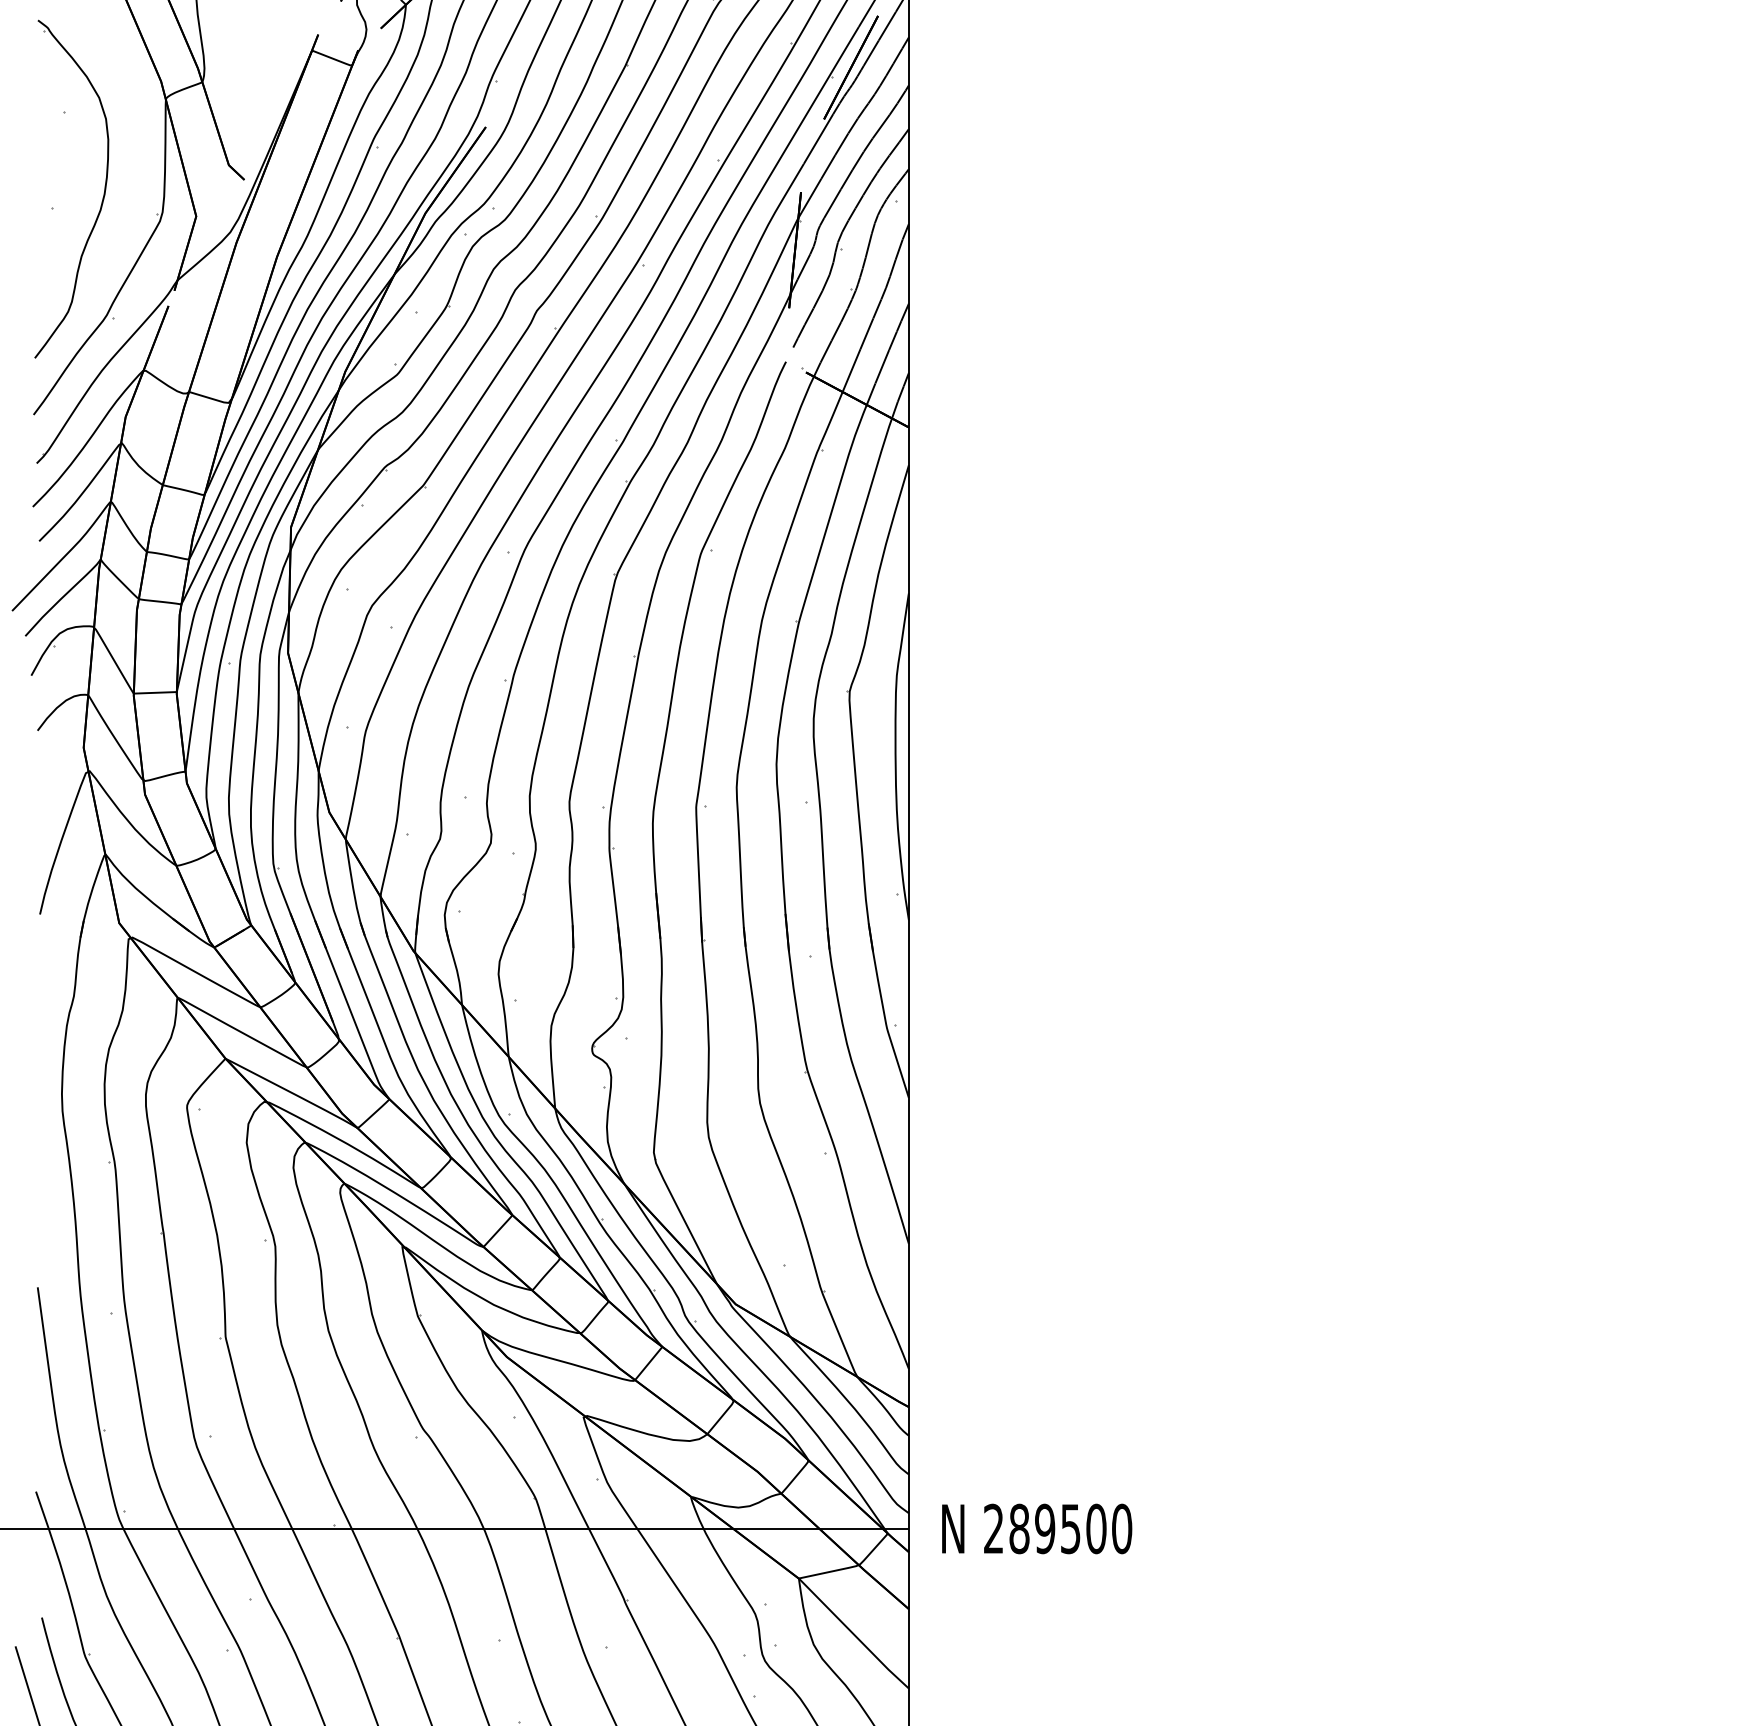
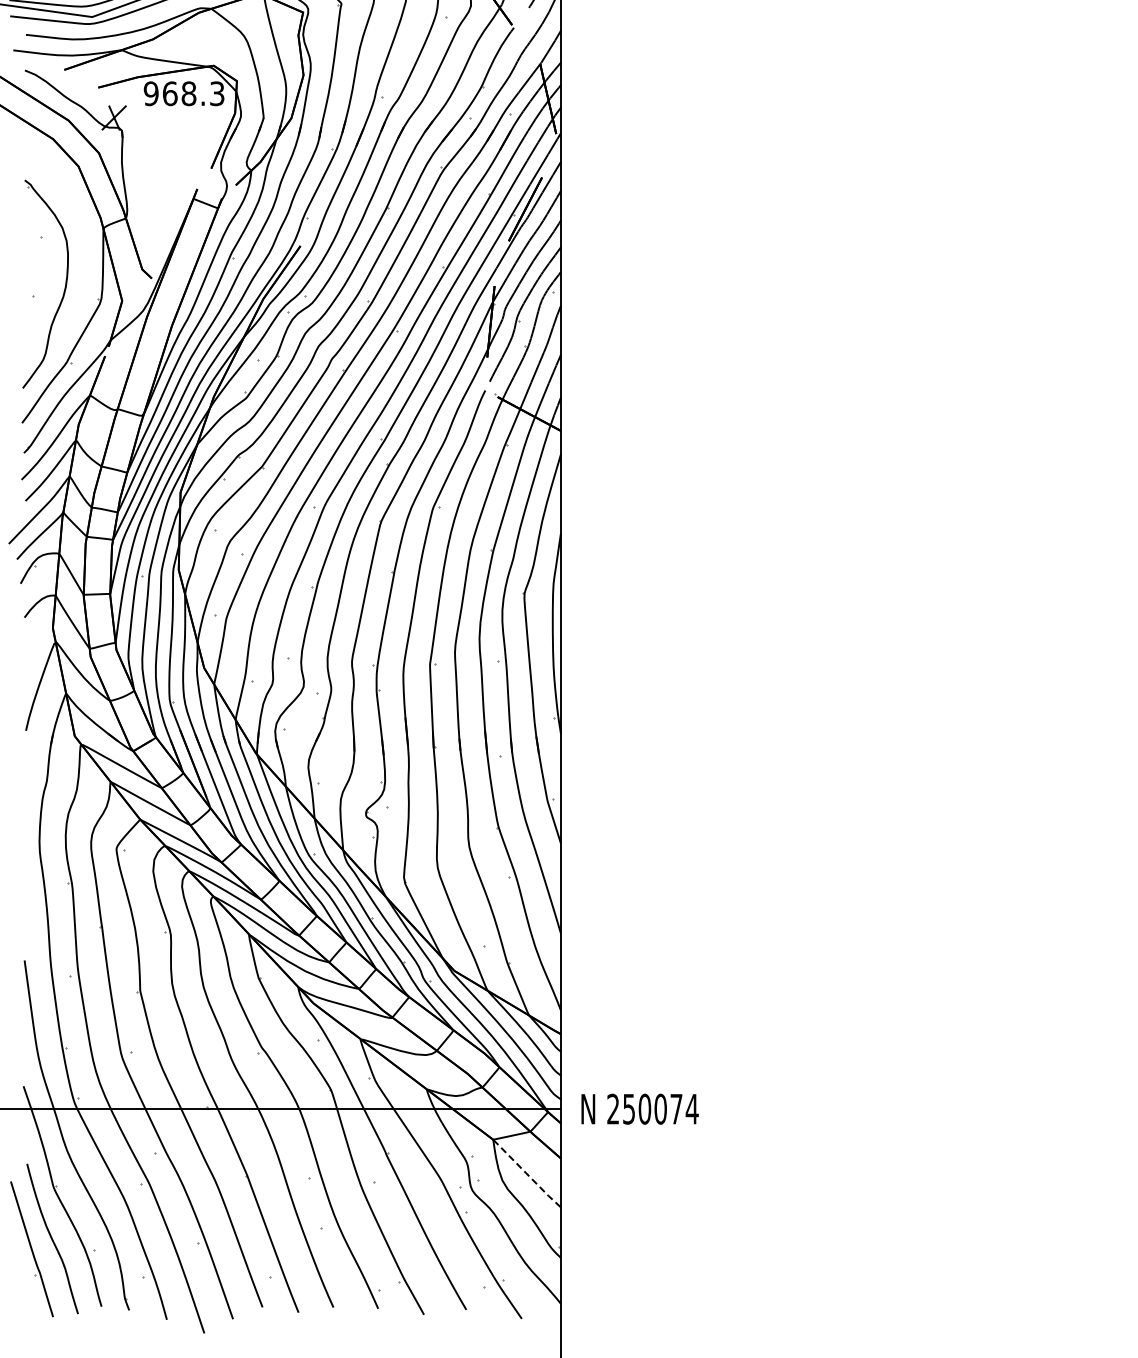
text: (1070, 1527) -> (660, 1108), 289500 -> 250074
line: (854, 1634) -> (527, 1174), solid -> dashed

